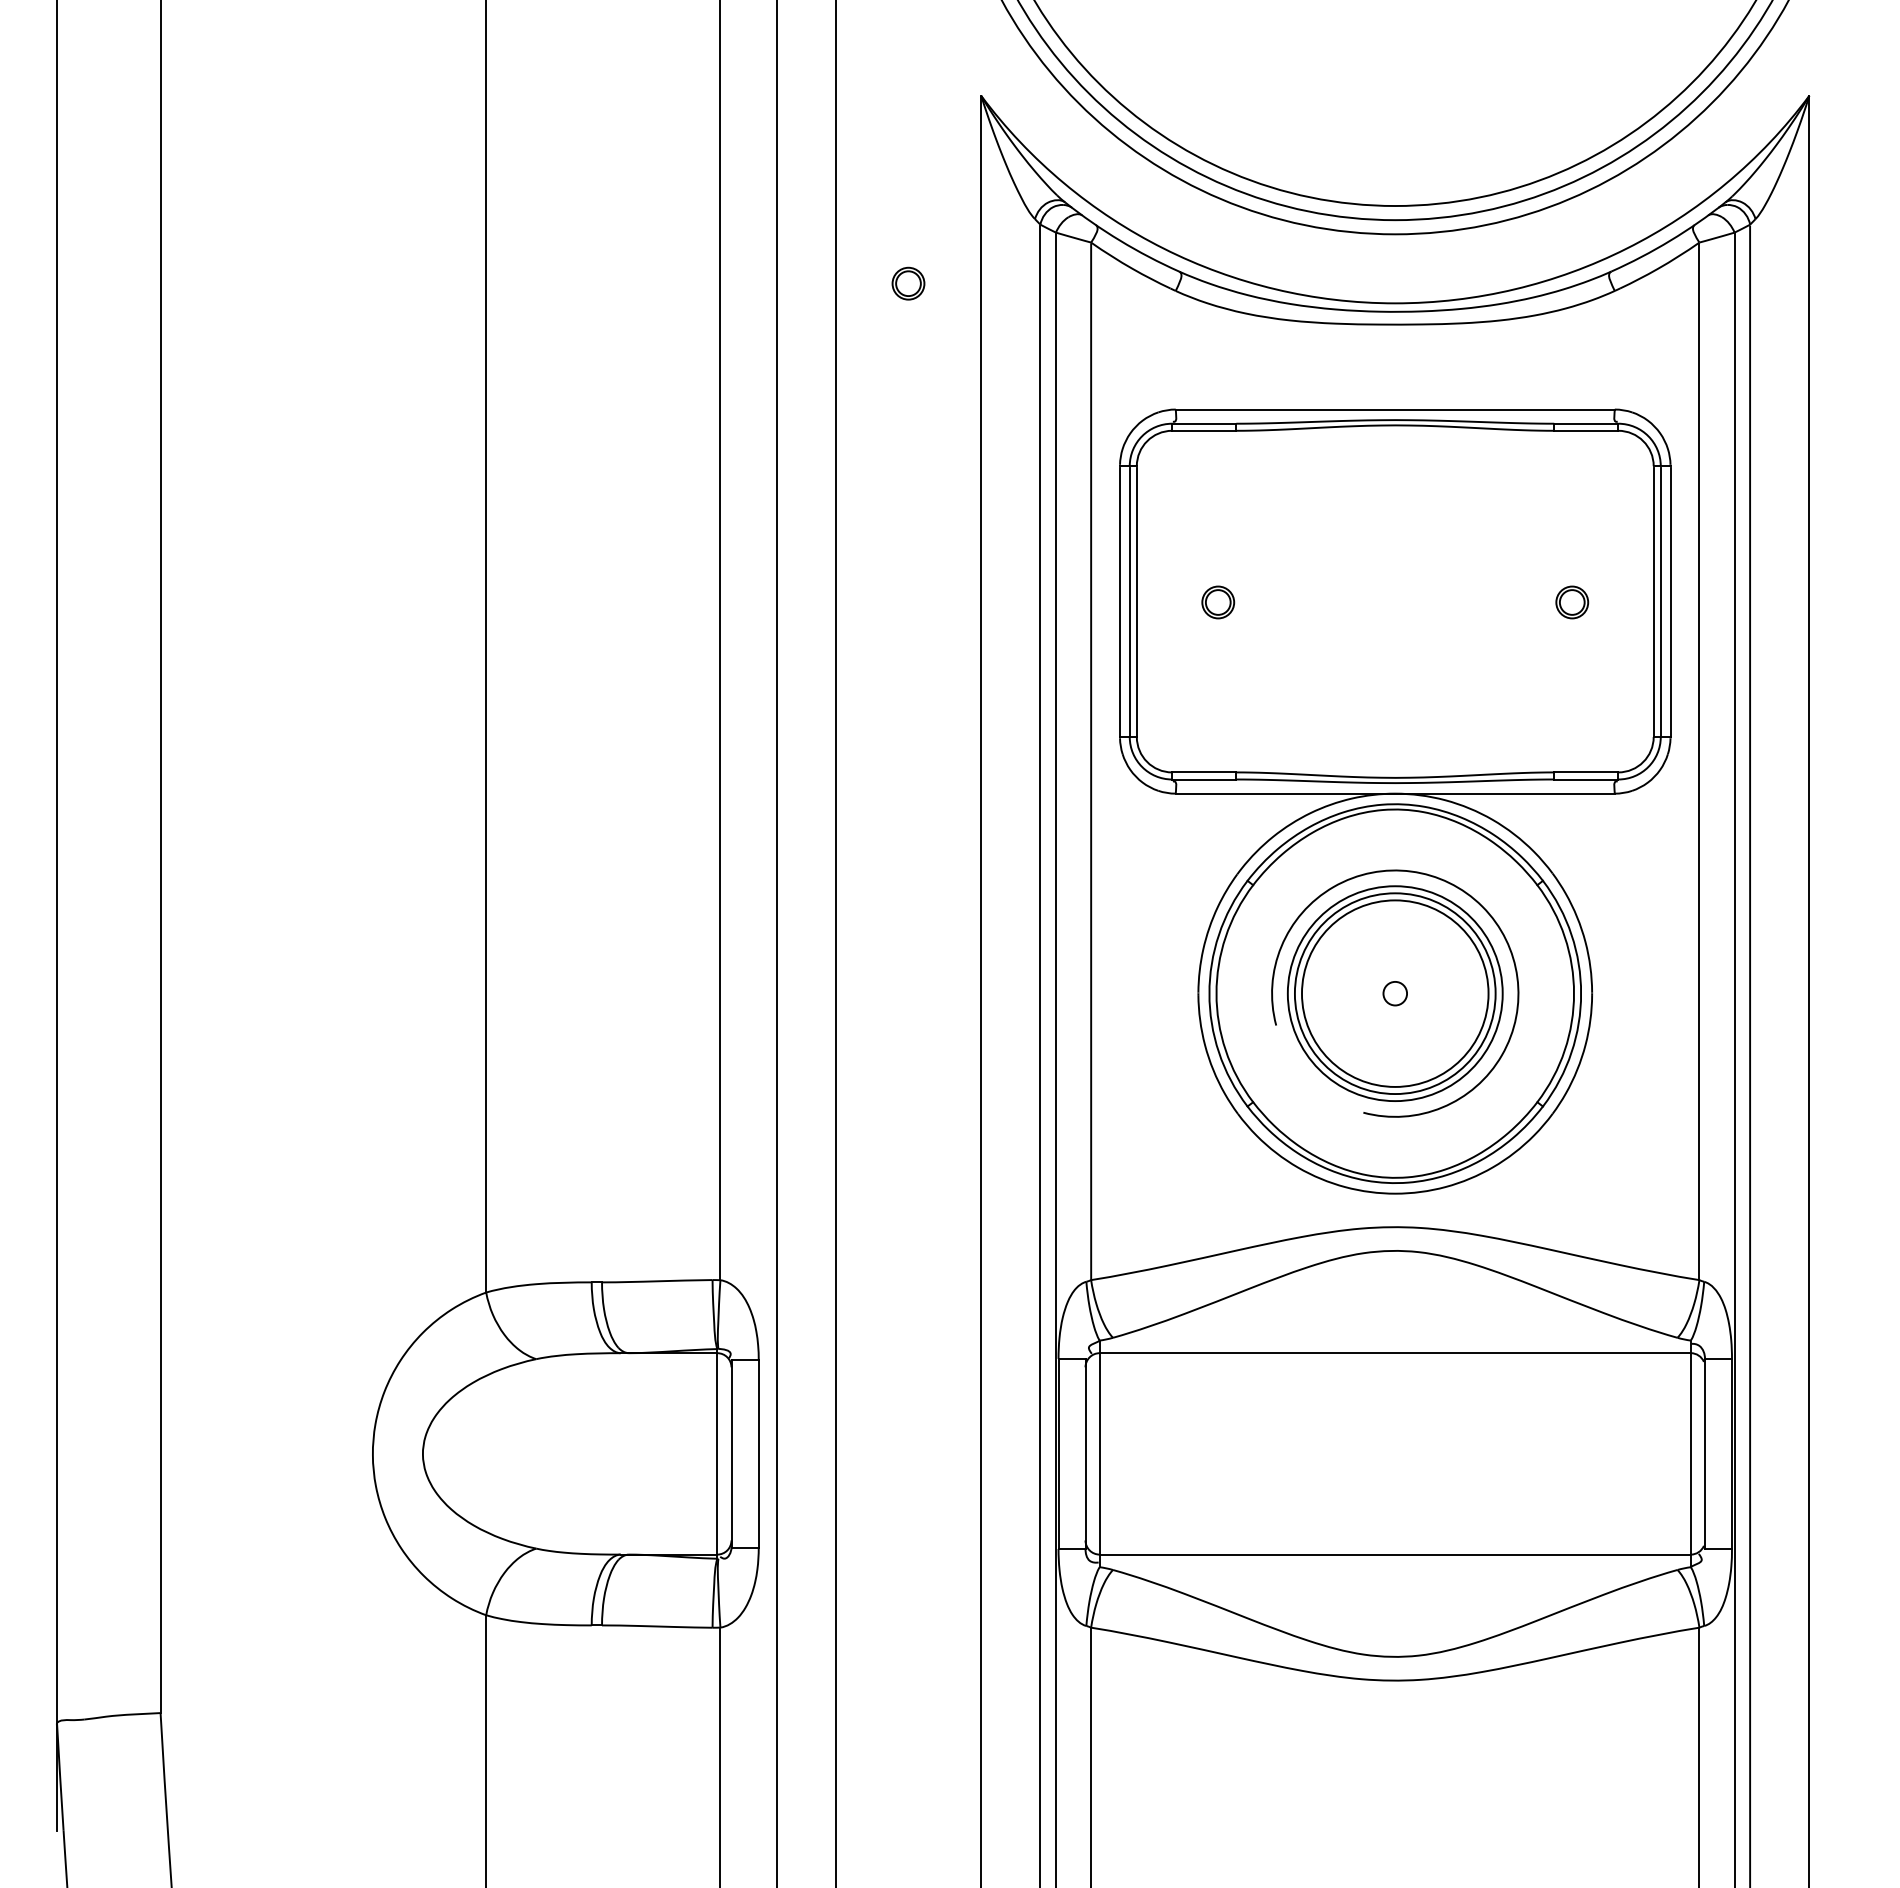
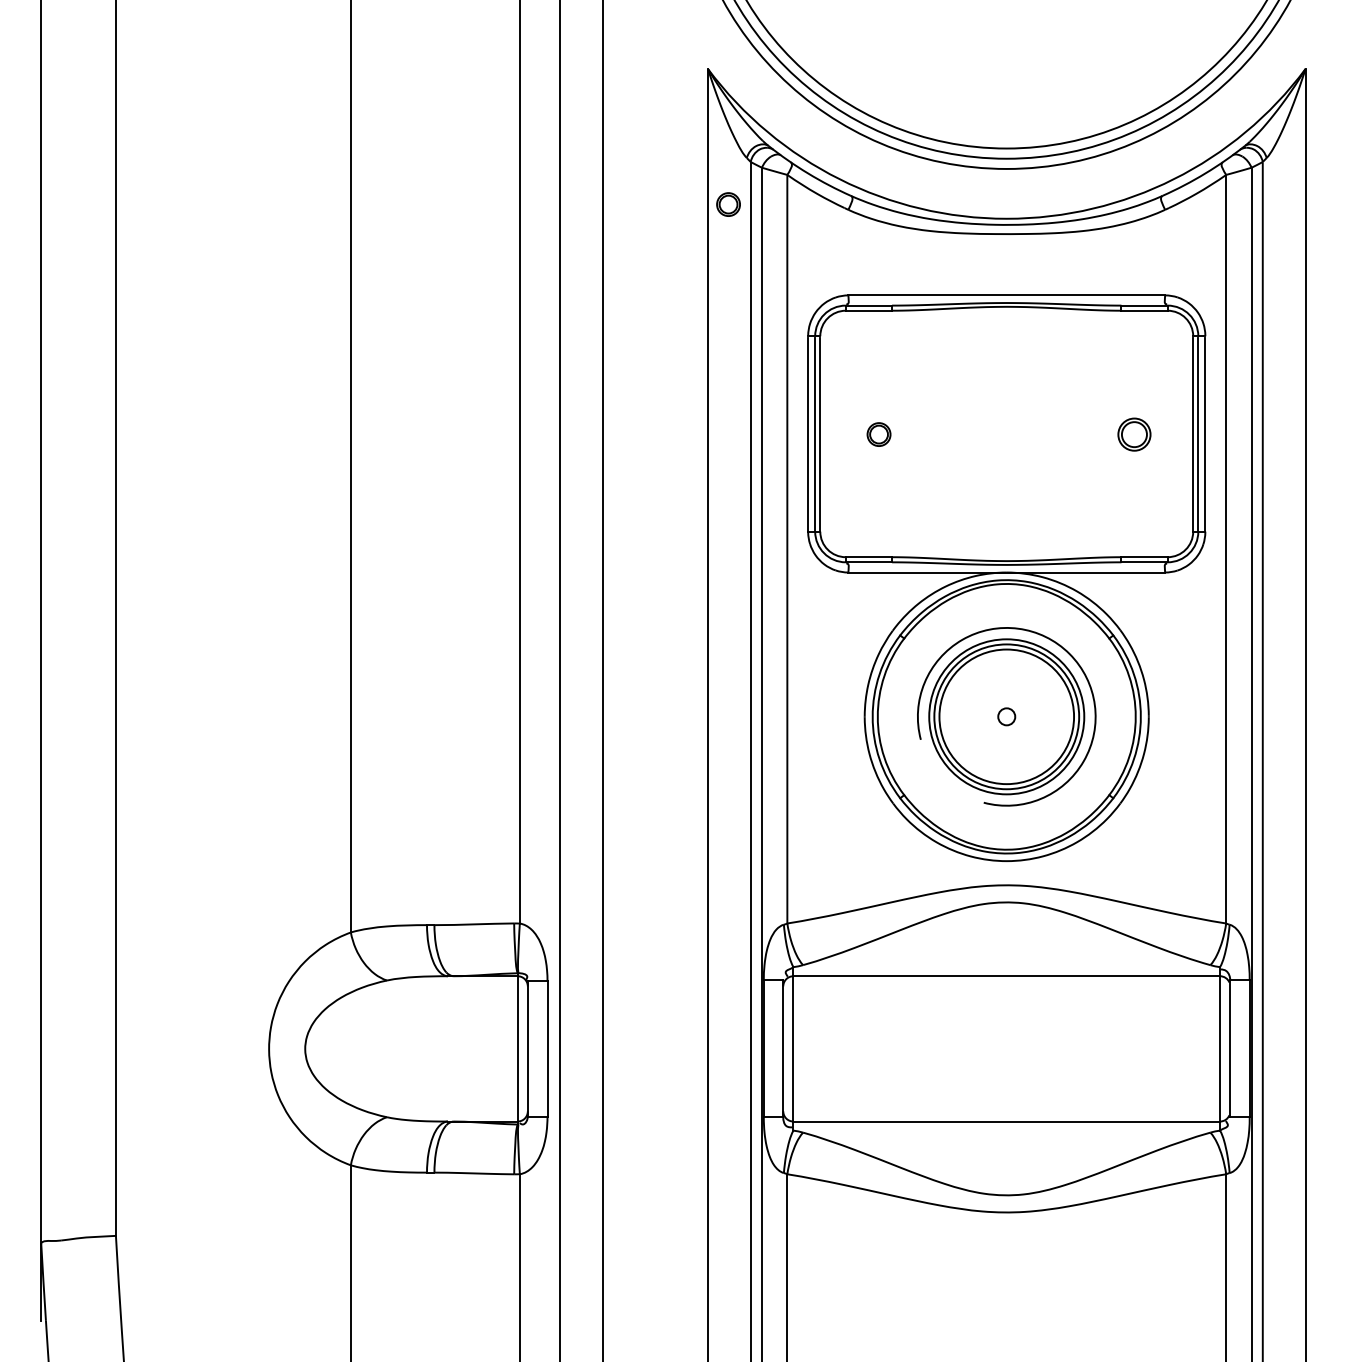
part: (908, 283) -> (728, 204), moved
part: (1572, 602) -> (1134, 434), size x1.4

